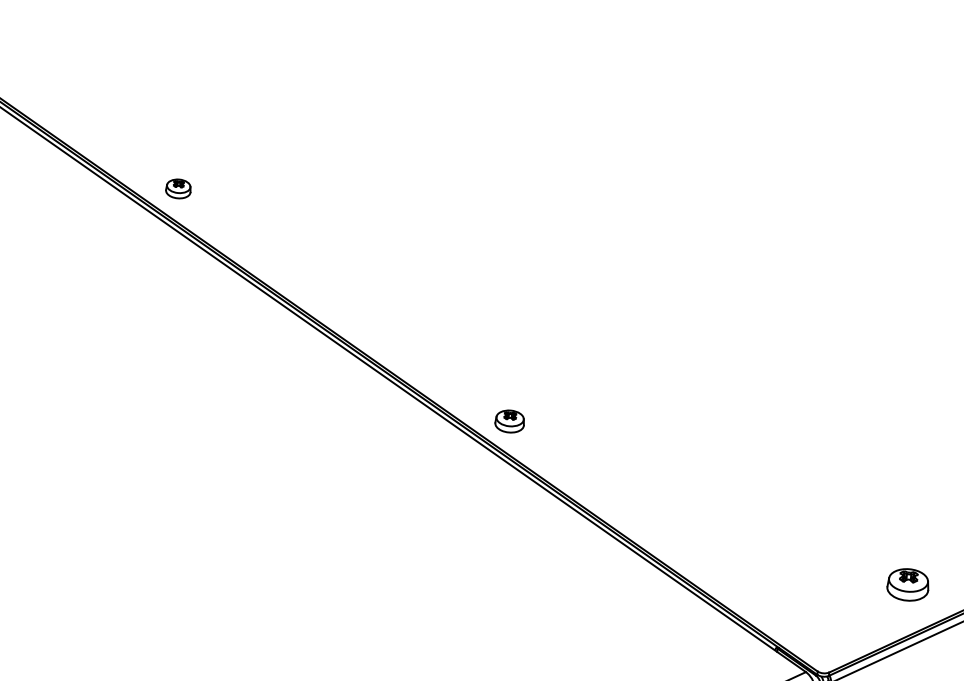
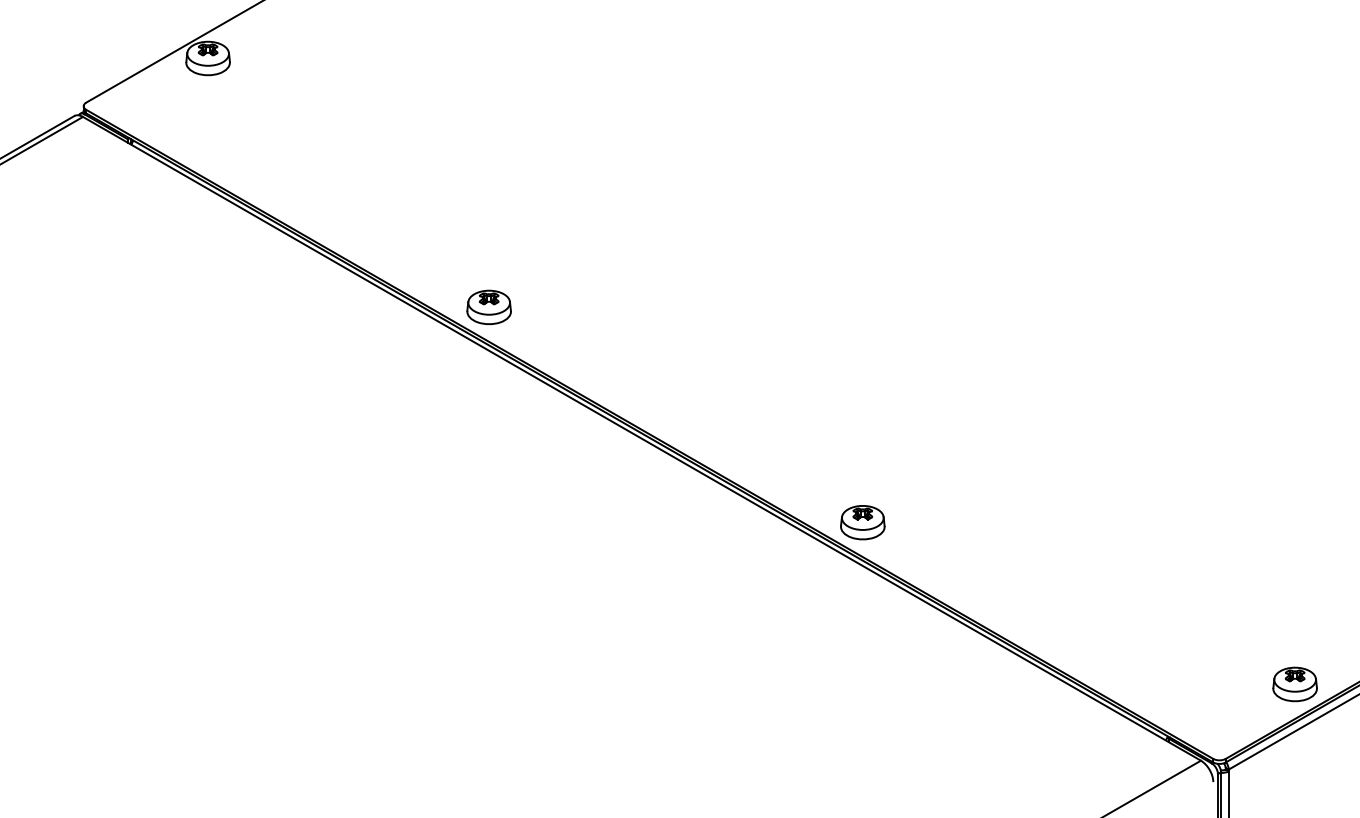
part: (178, 188) -> (488, 306), size x1.67
part: (509, 421) -> (862, 522), size x1.43
part: (907, 584) -> (1294, 684), moved

